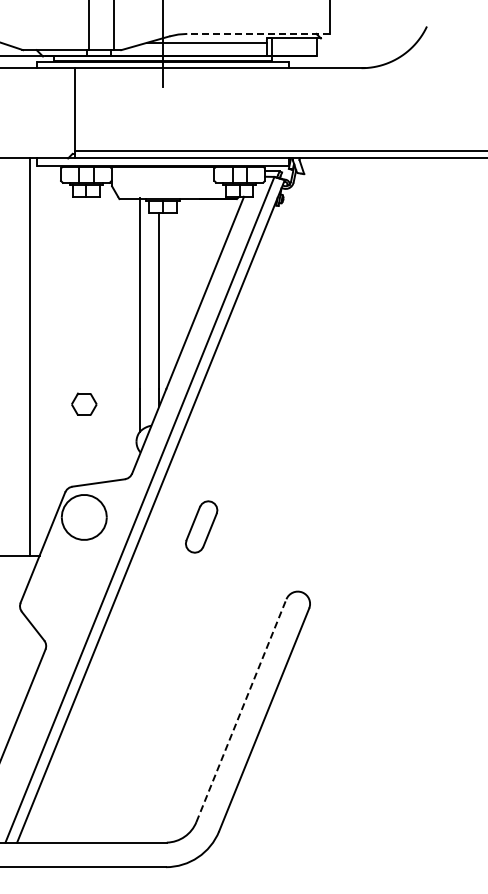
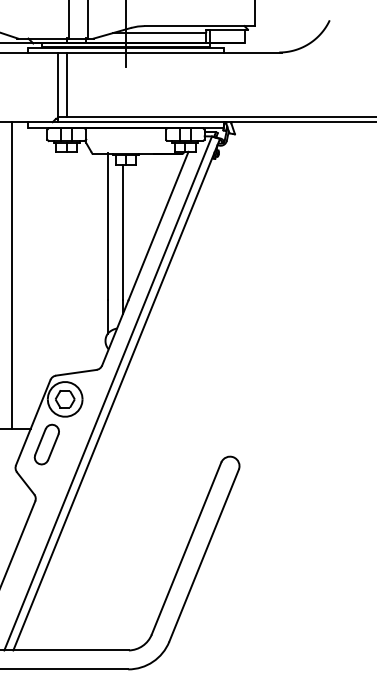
line: (258, 33) -> (199, 25), dashed -> solid
line: (87, 109) -> (67, 84), added
line: (30, 356) -> (12, 275), moved
part: (84, 403) -> (65, 398), moved
part: (201, 526) -> (46, 444), moved
line: (241, 710) -> (186, 548), dashed -> solid

